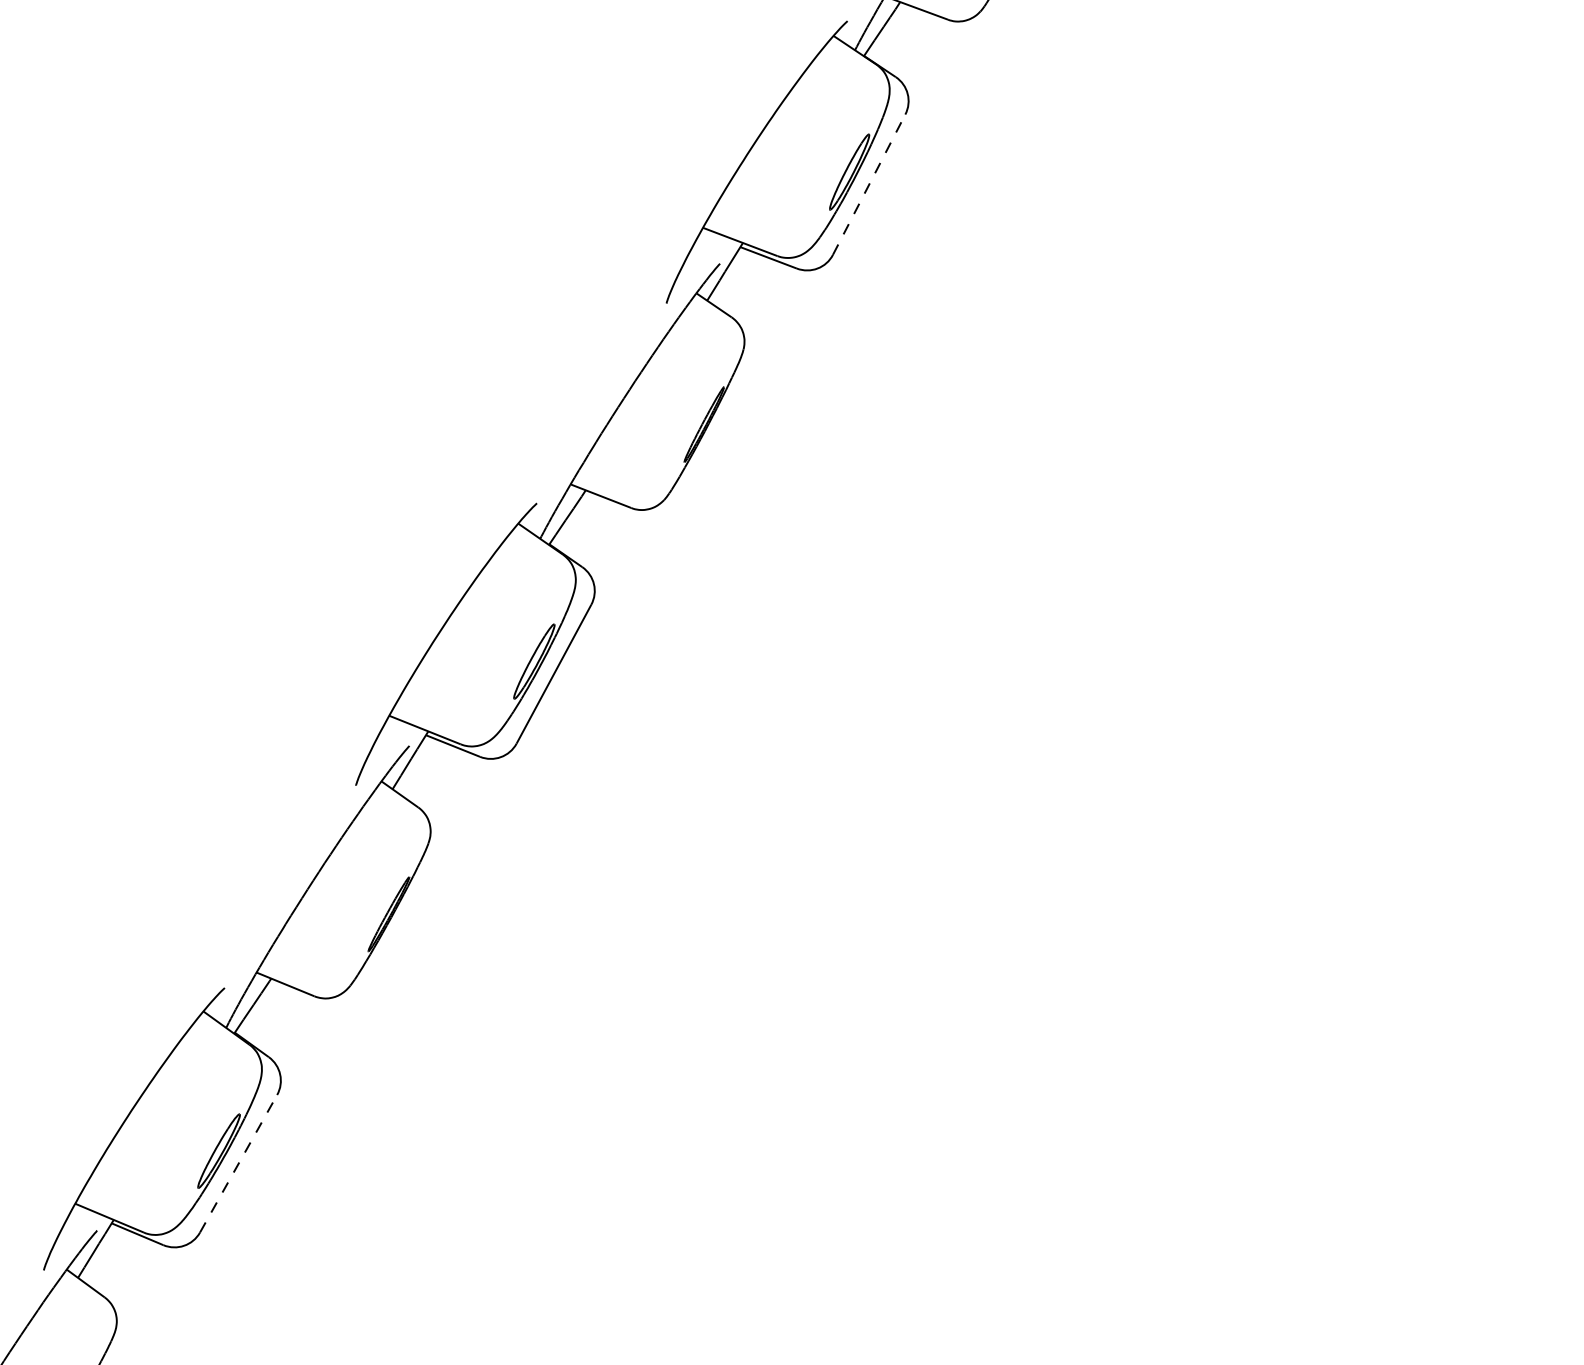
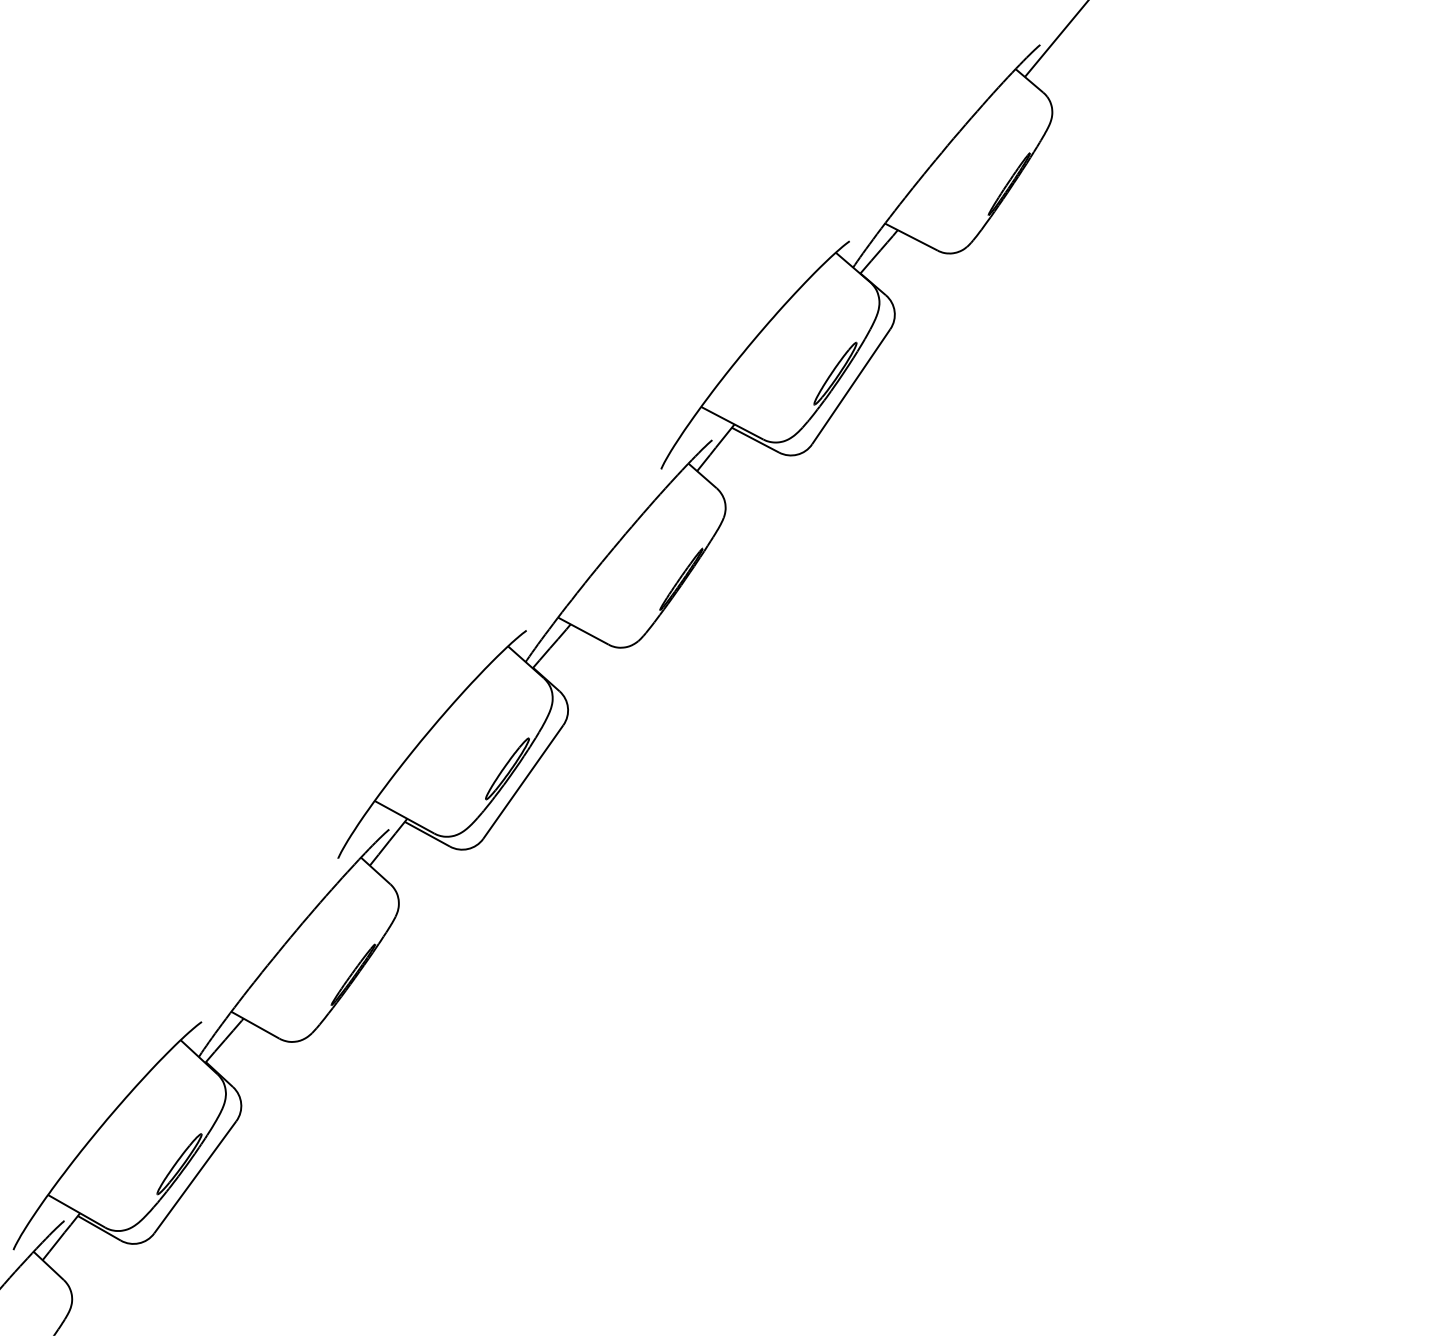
line: (869, 184) -> (851, 386), dashed -> solid
line: (238, 1163) -> (195, 1177), dashed -> solid

